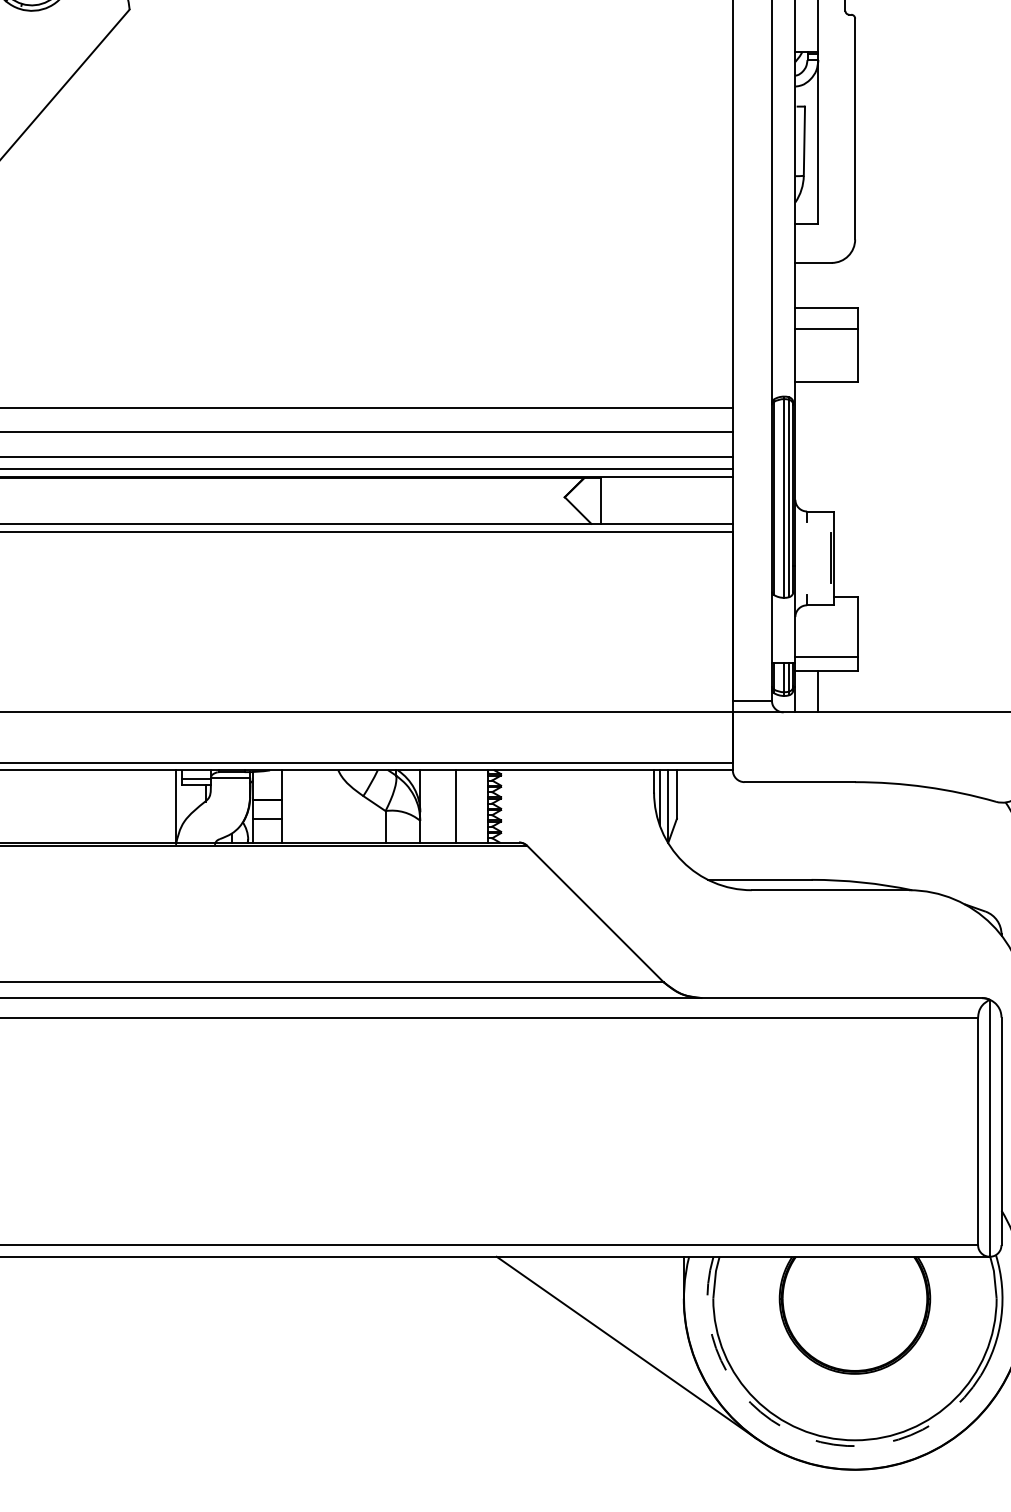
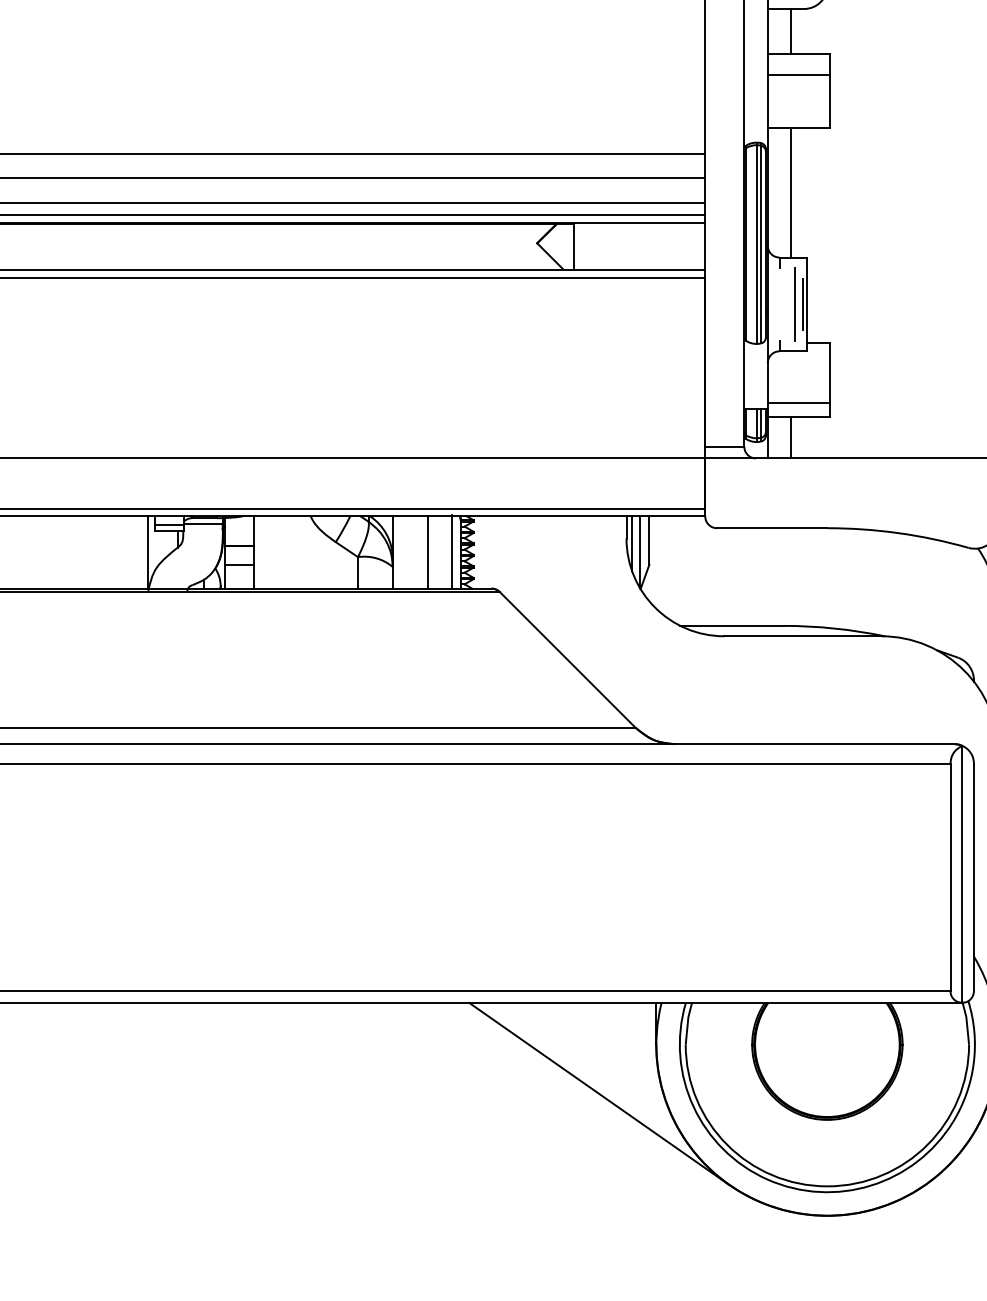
line: (818, 285) -> (790, 31), added
line: (818, 446) -> (790, 192), added
line: (822, 558) -> (794, 304), added
line: (479, 805) -> (451, 551), added
arc: (794, 1433) -> (766, 1179), dashed -> solid

